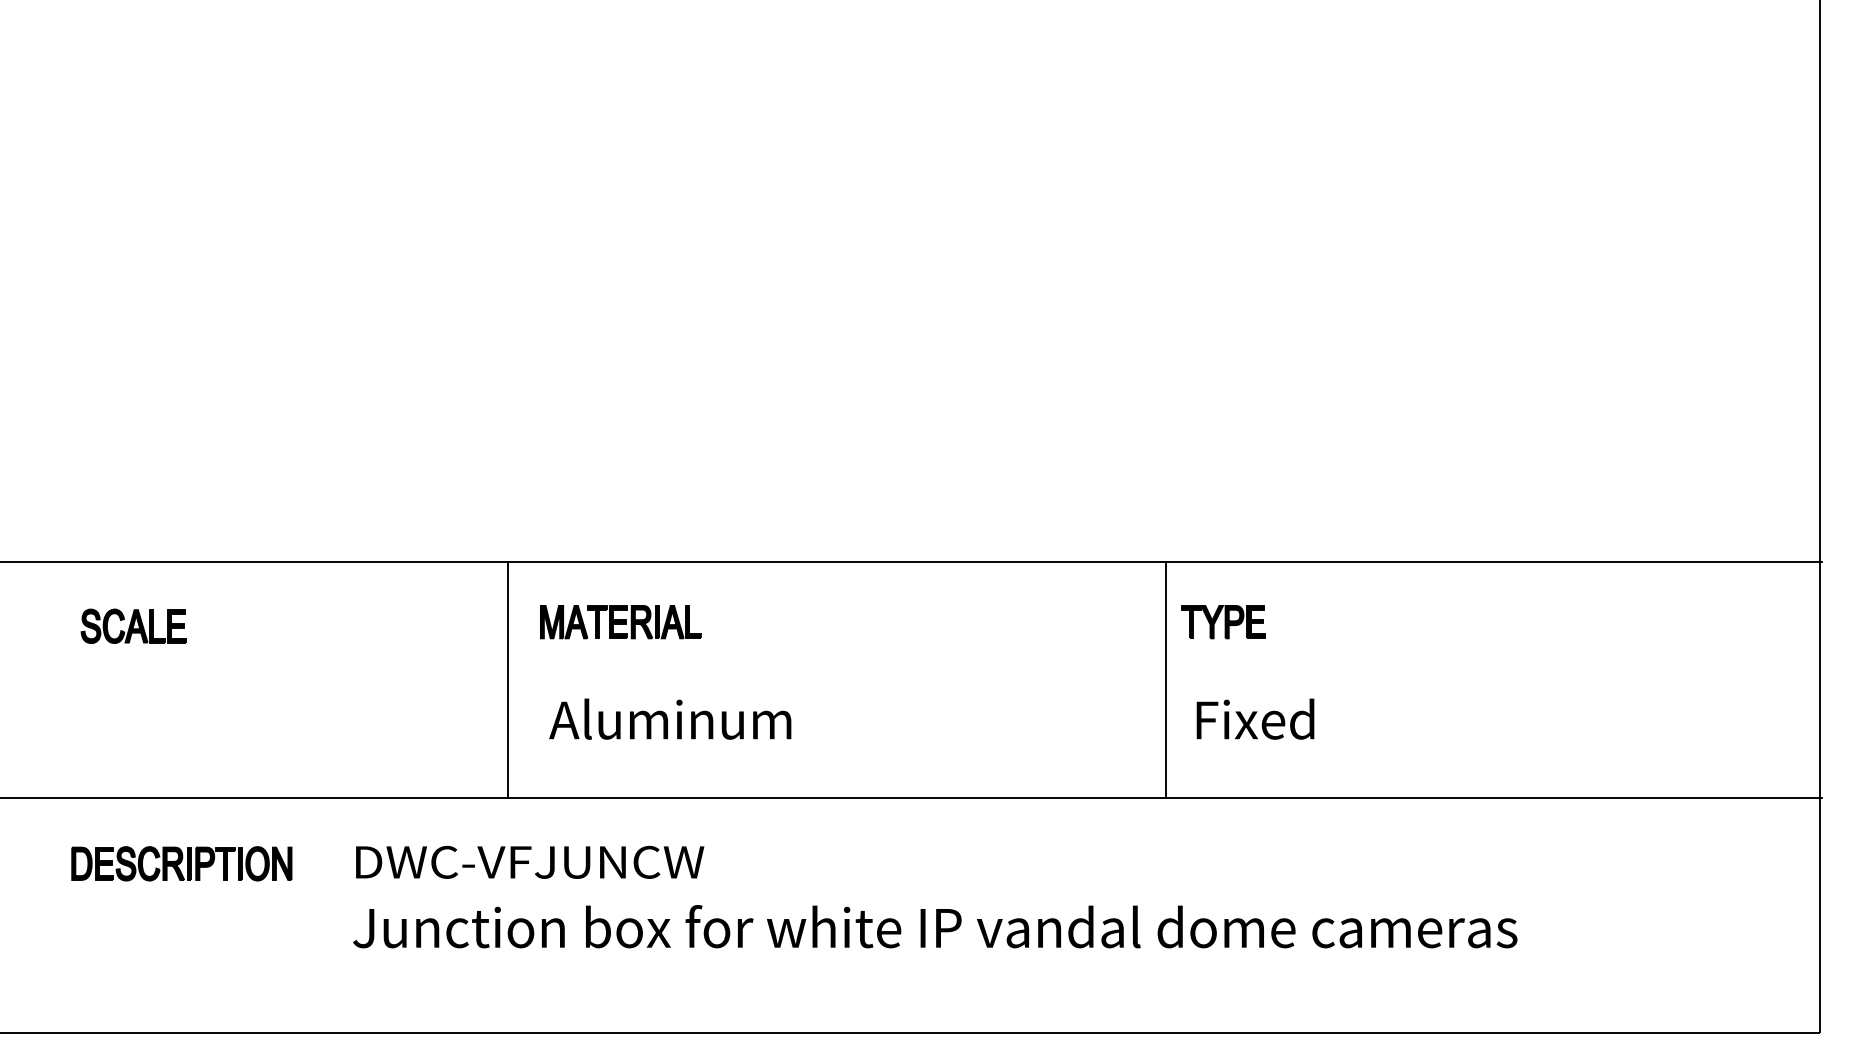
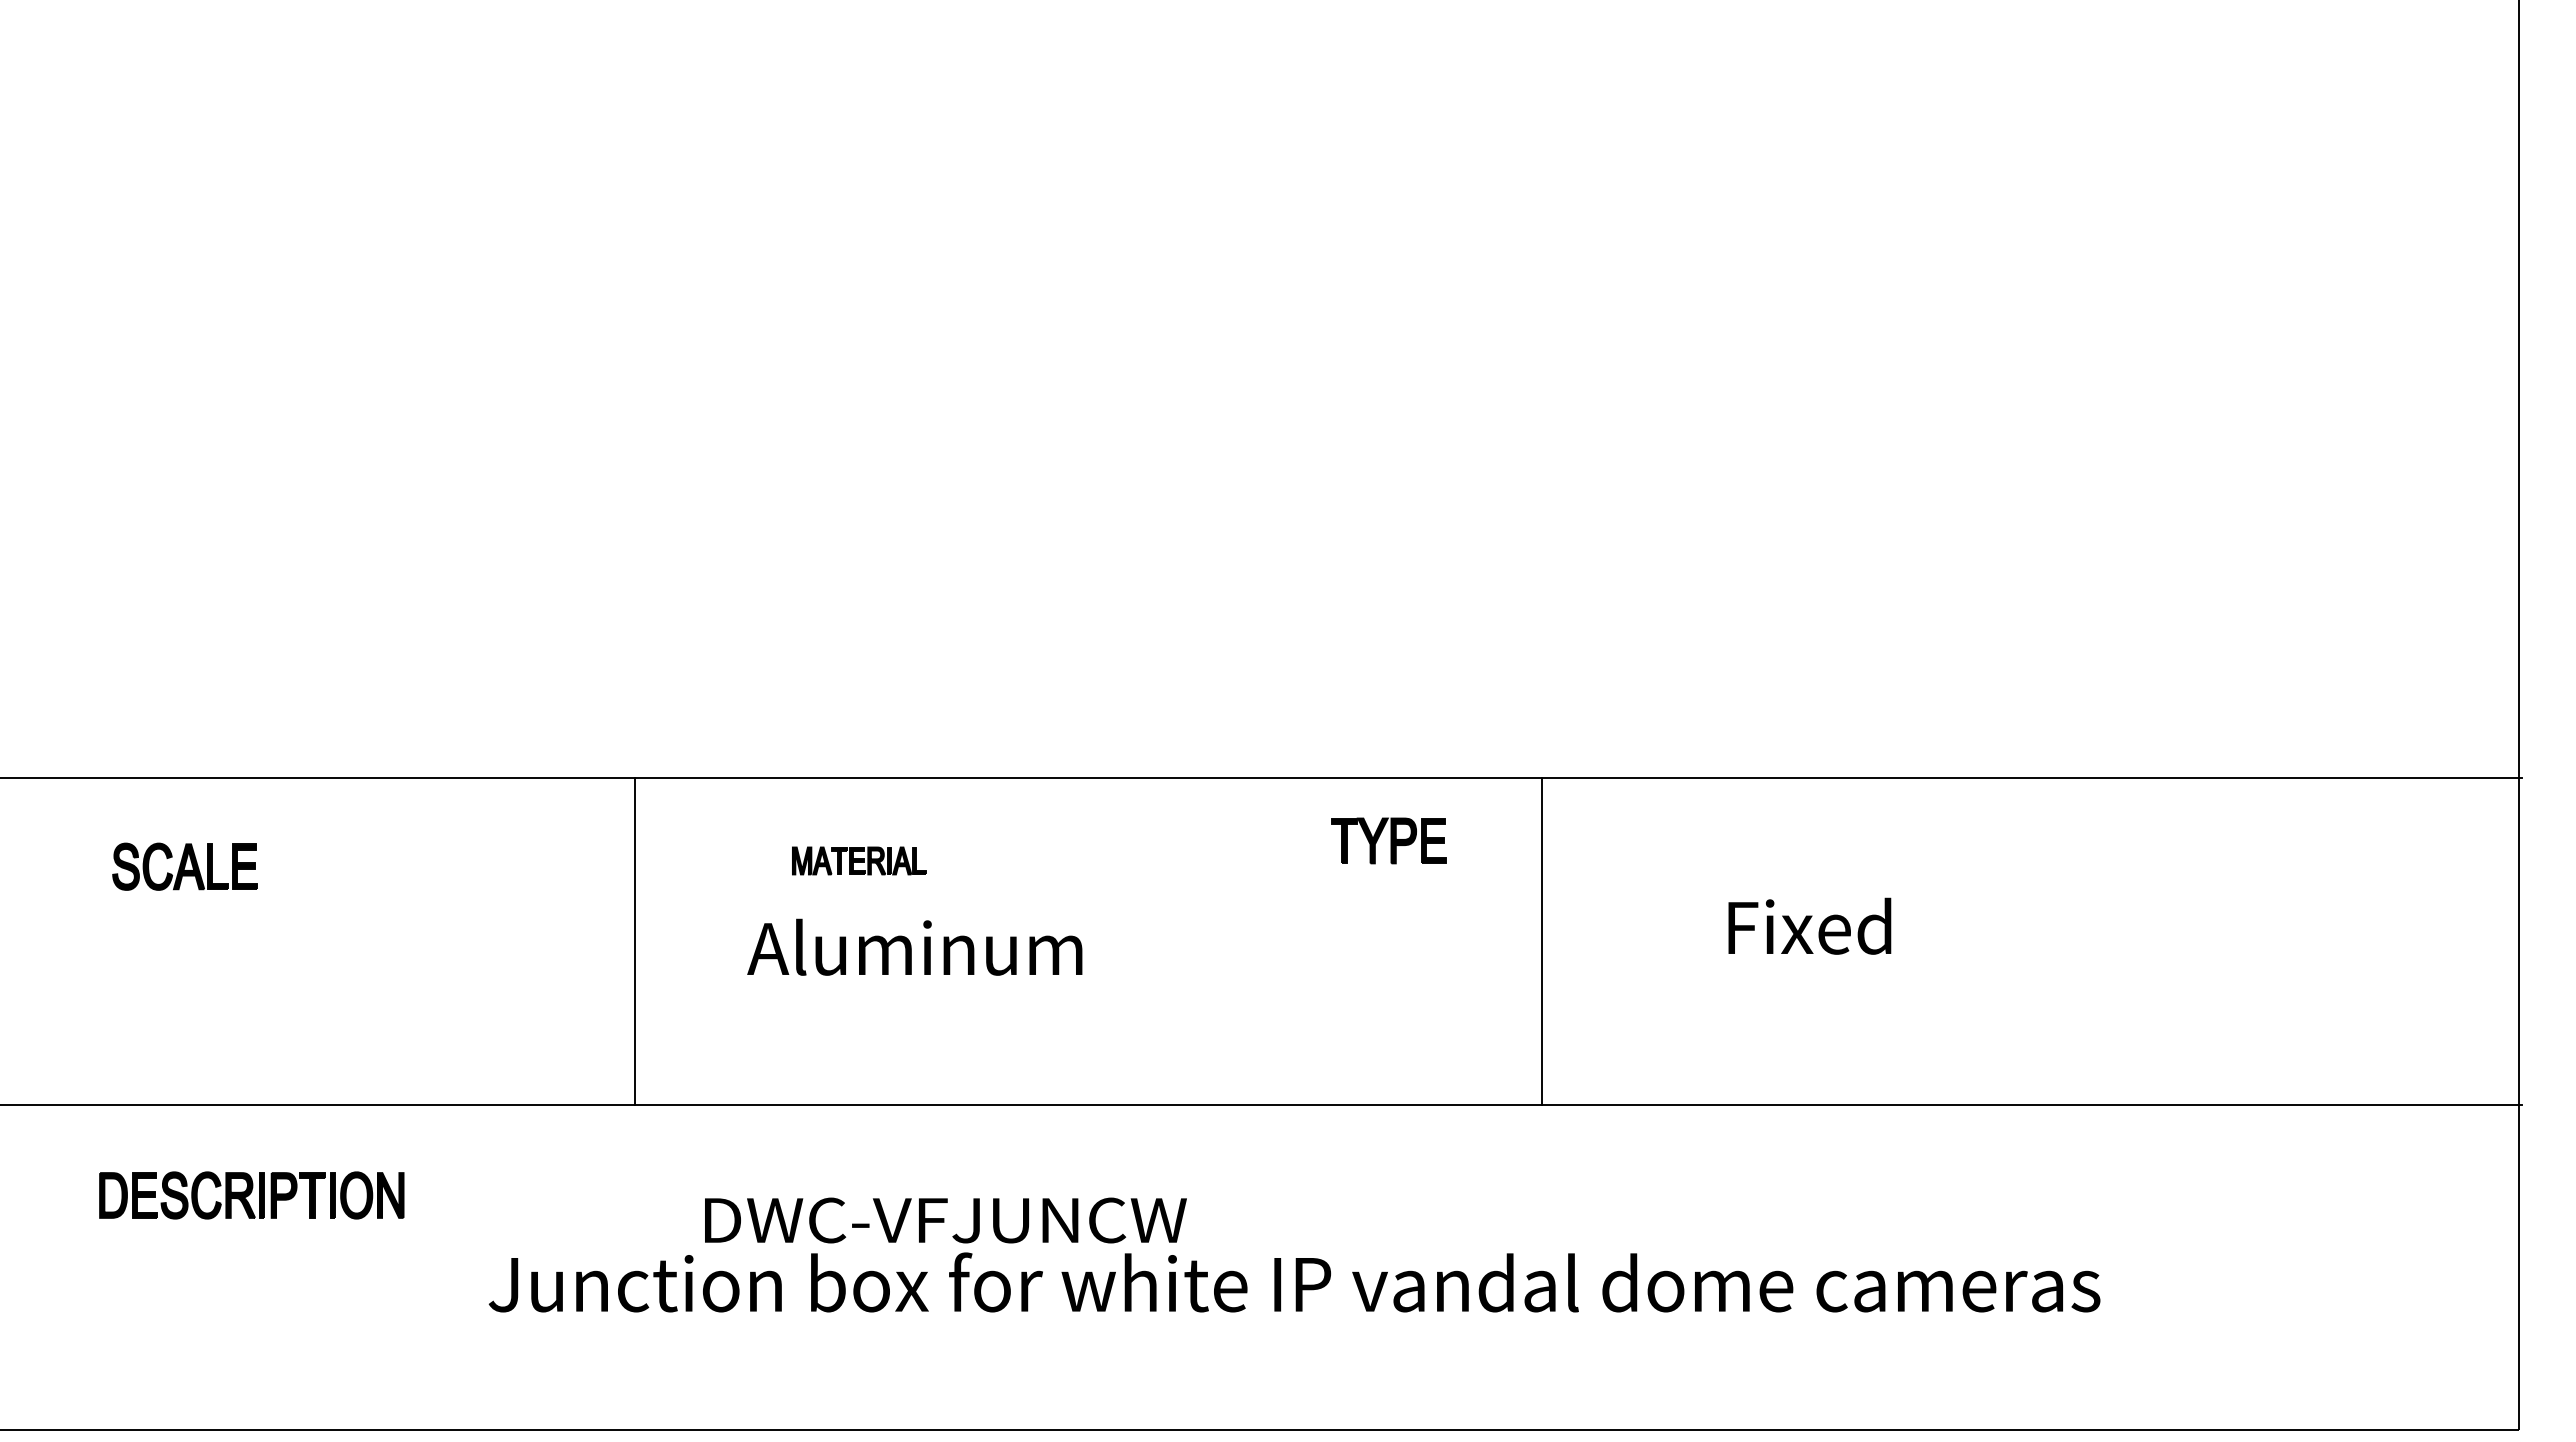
part: (620, 621) -> (858, 860), size x0.6
part: (1223, 621) -> (1388, 840), moved
line: (508, 680) -> (634, 941), moved
line: (1165, 680) -> (1541, 941), moved
text: (670, 718) -> (914, 946), moved
text: (1255, 718) -> (1809, 925), moved
text: (529, 862) -> (945, 1220), moved

